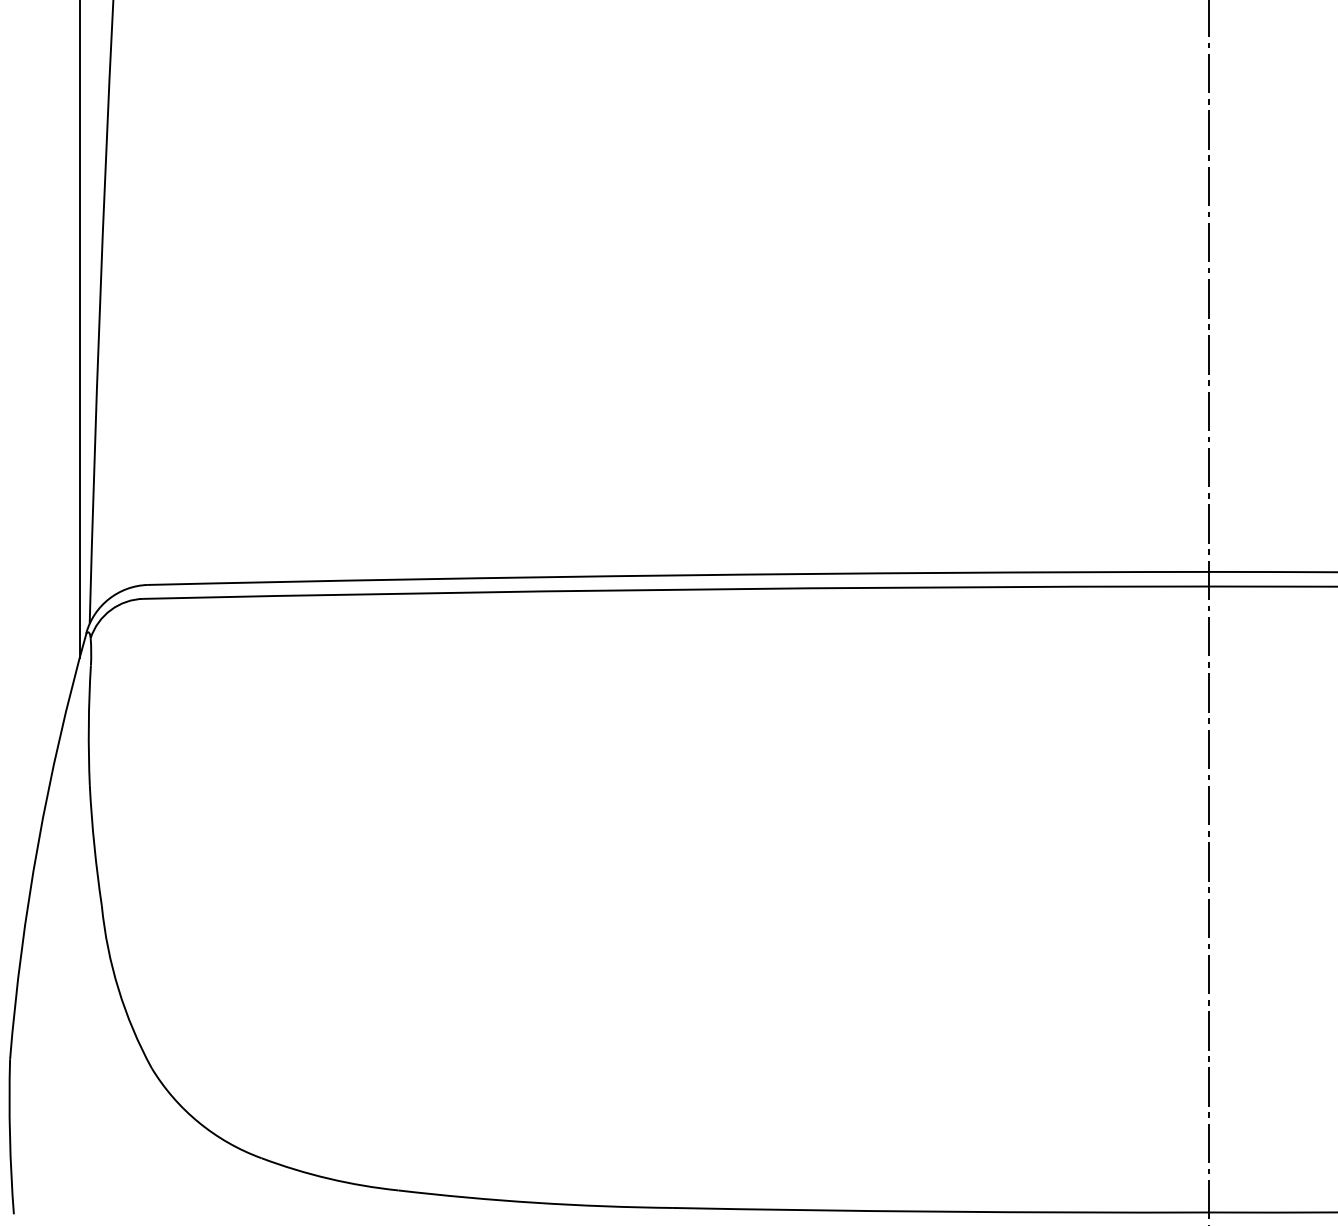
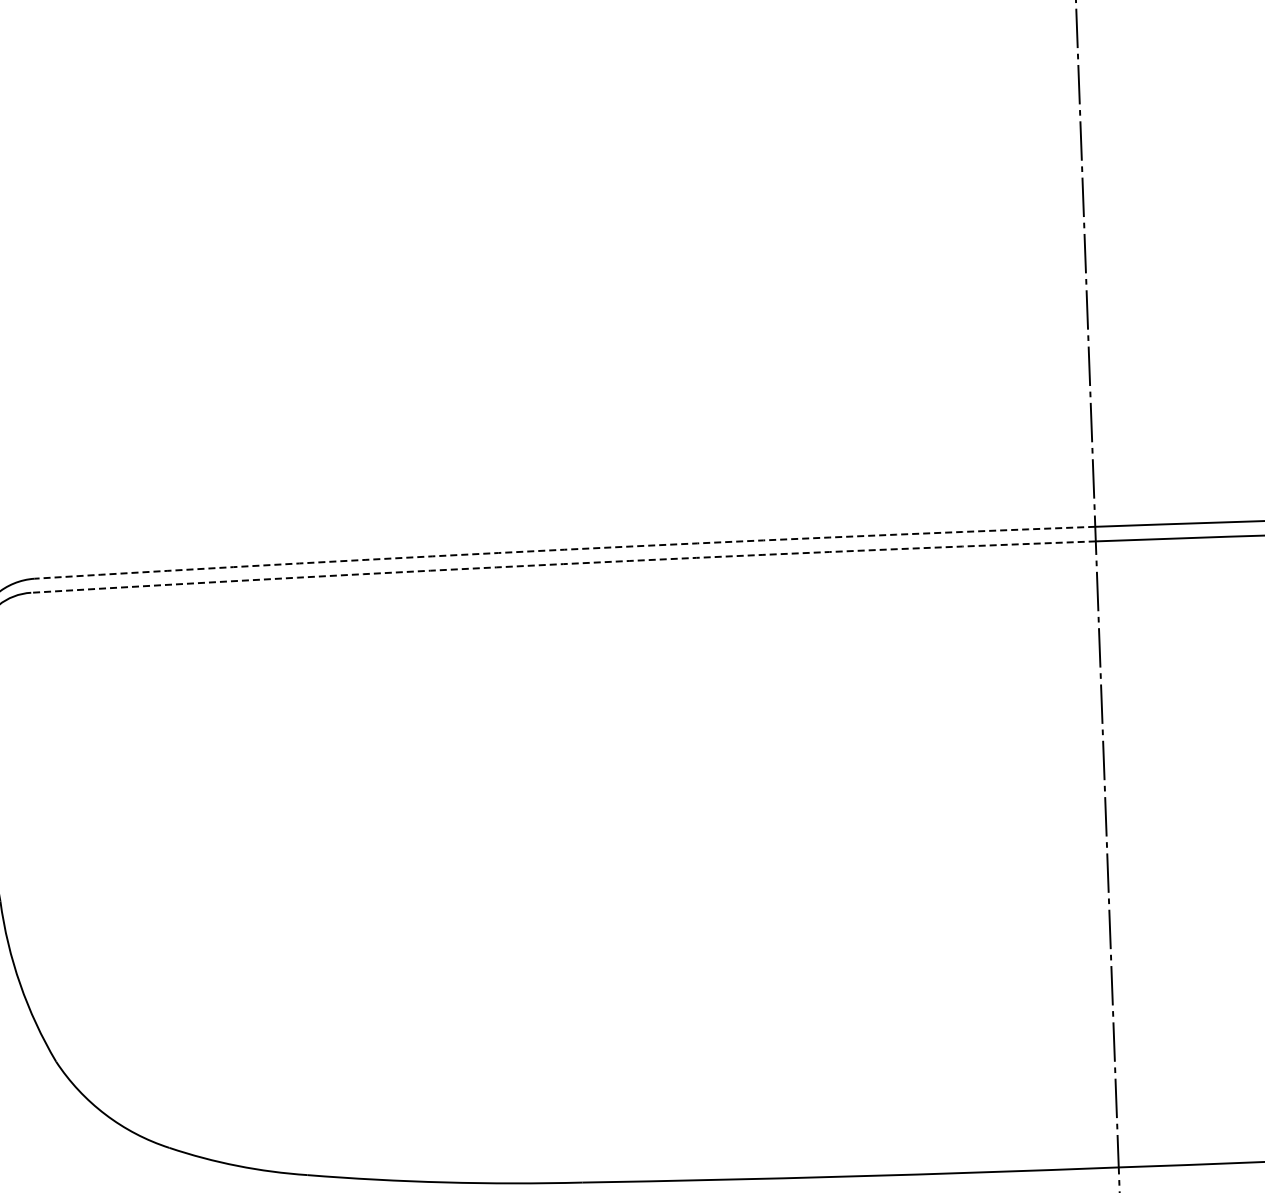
arc: (678, 575) -> (565, 549), solid -> dashed
arc: (676, 589) -> (563, 563), solid -> dashed

